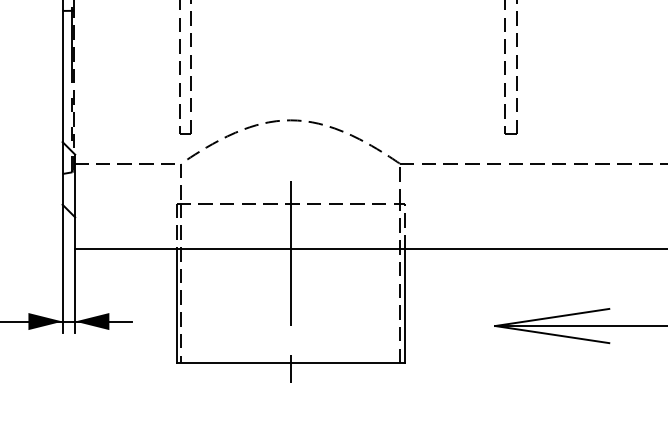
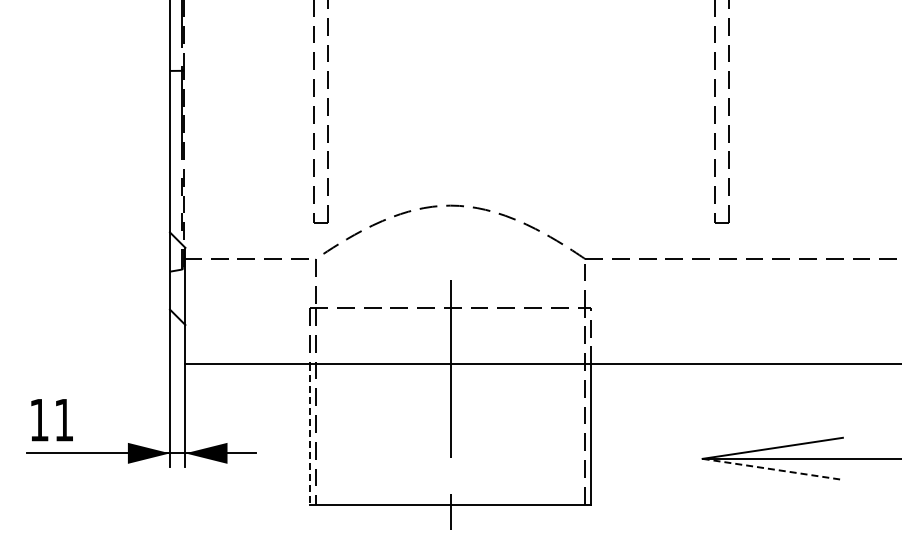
line: (176, 306) -> (310, 434), solid -> dashed
line: (552, 334) -> (772, 469), solid -> dashed

